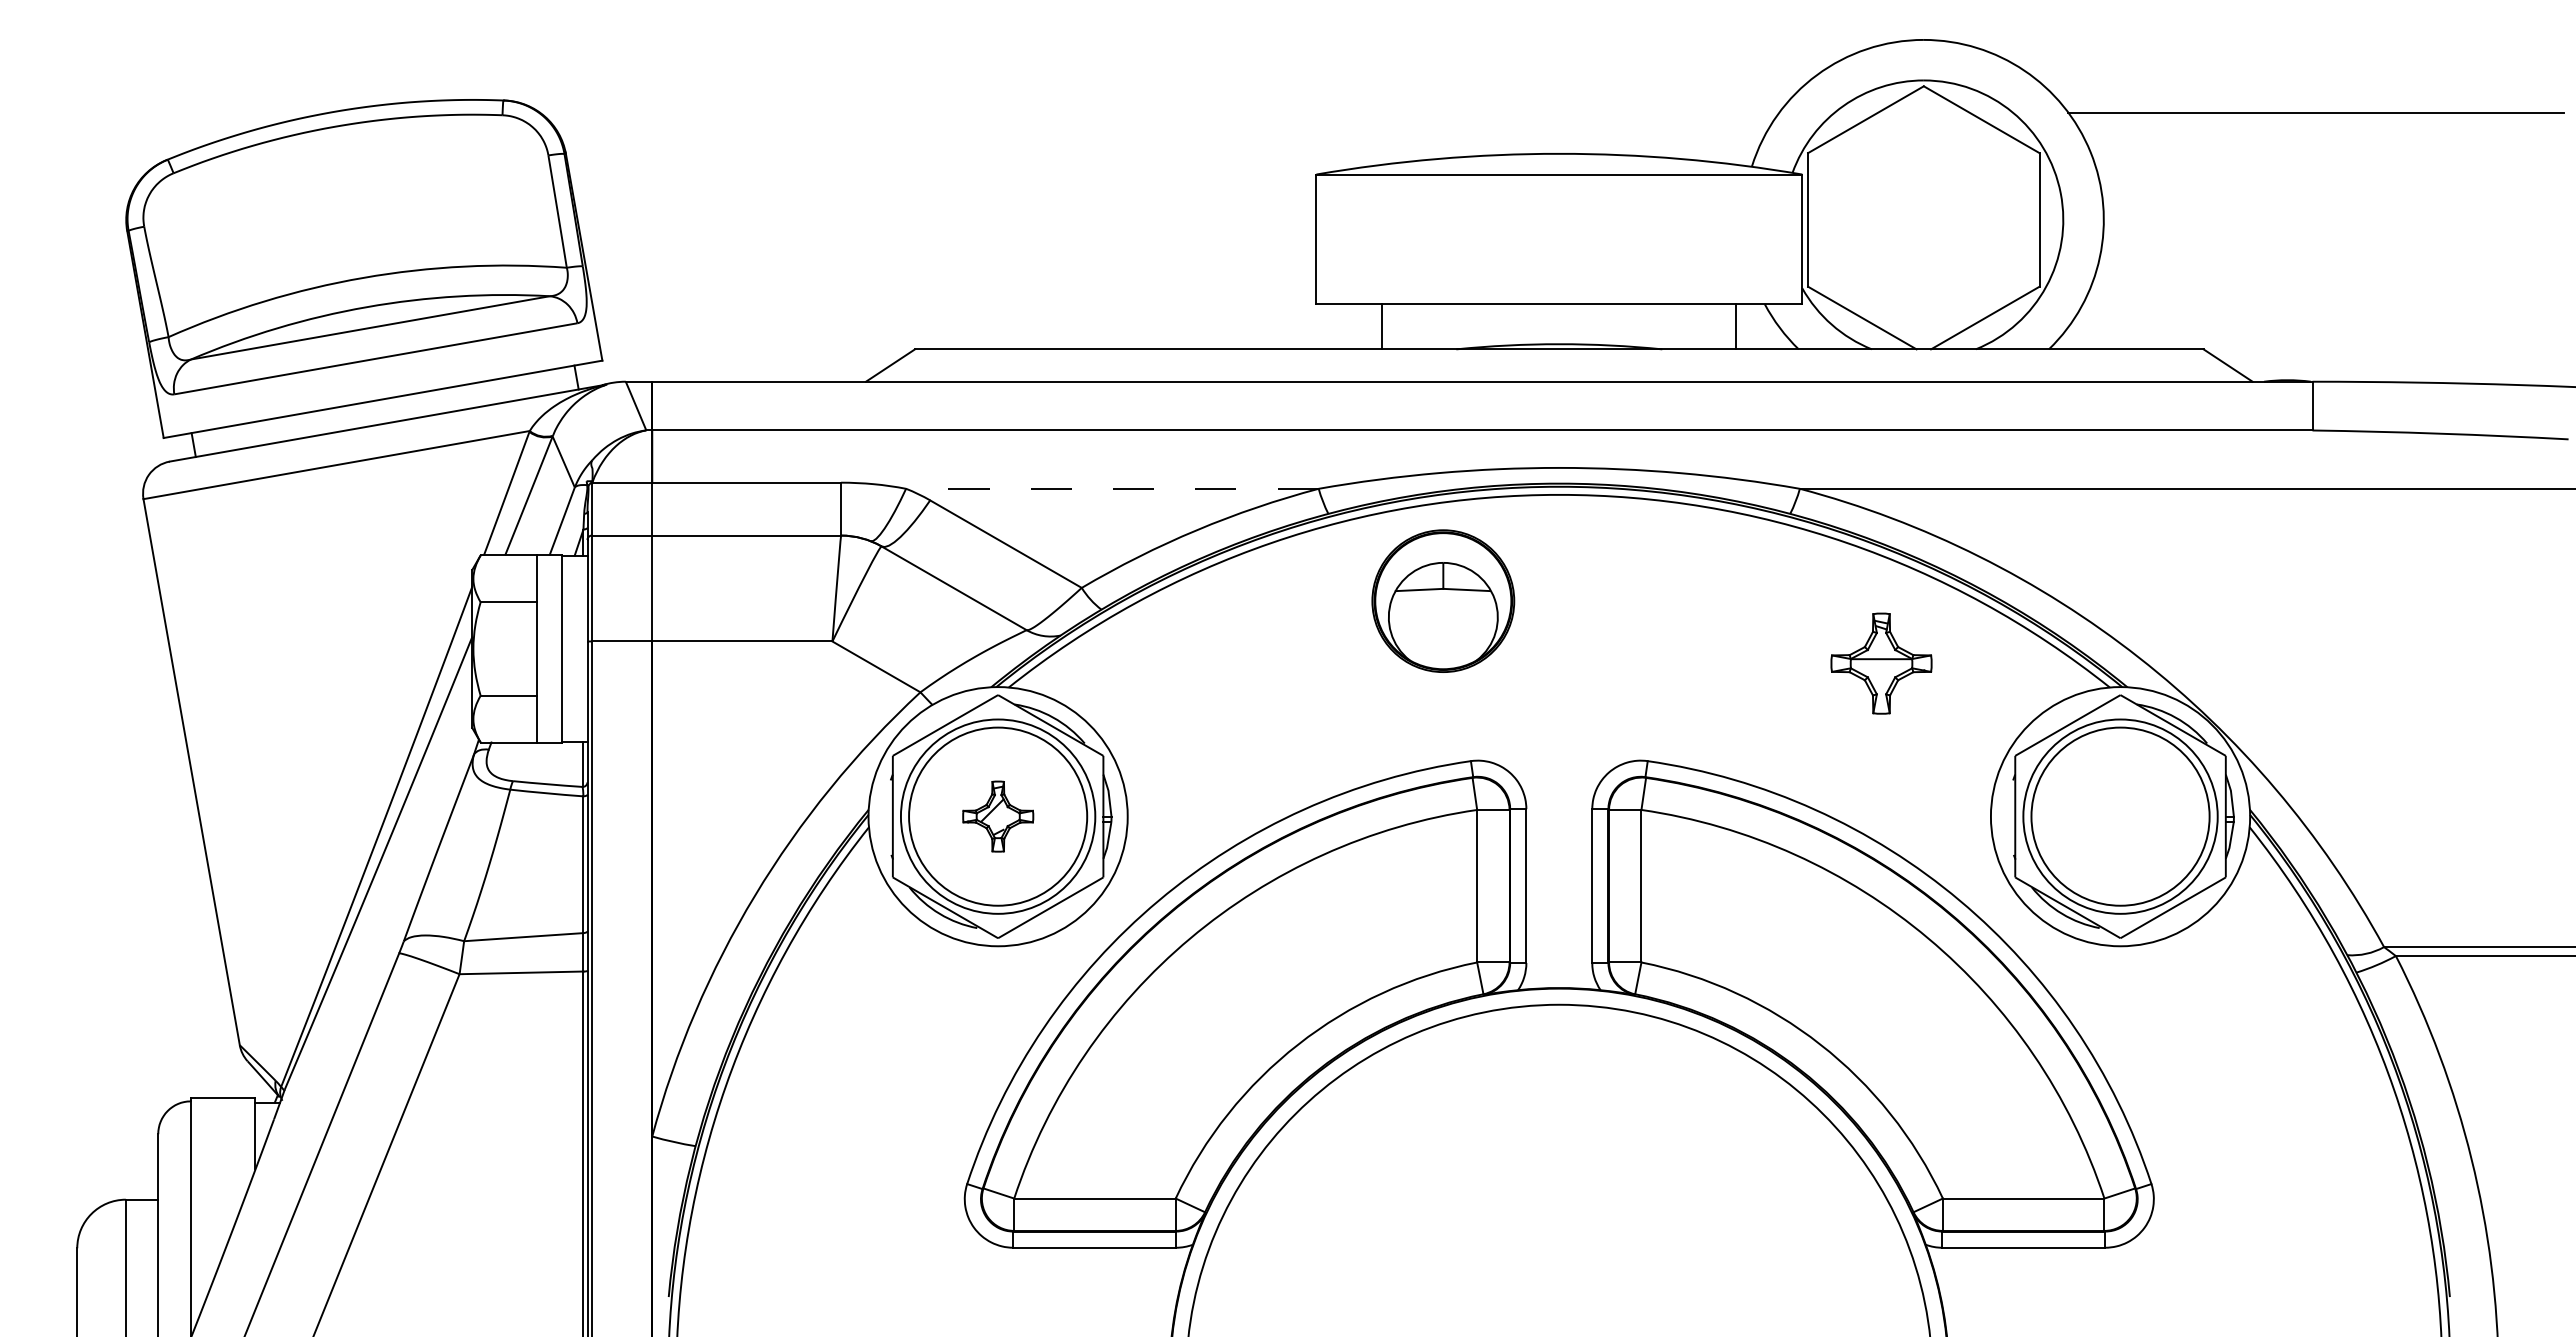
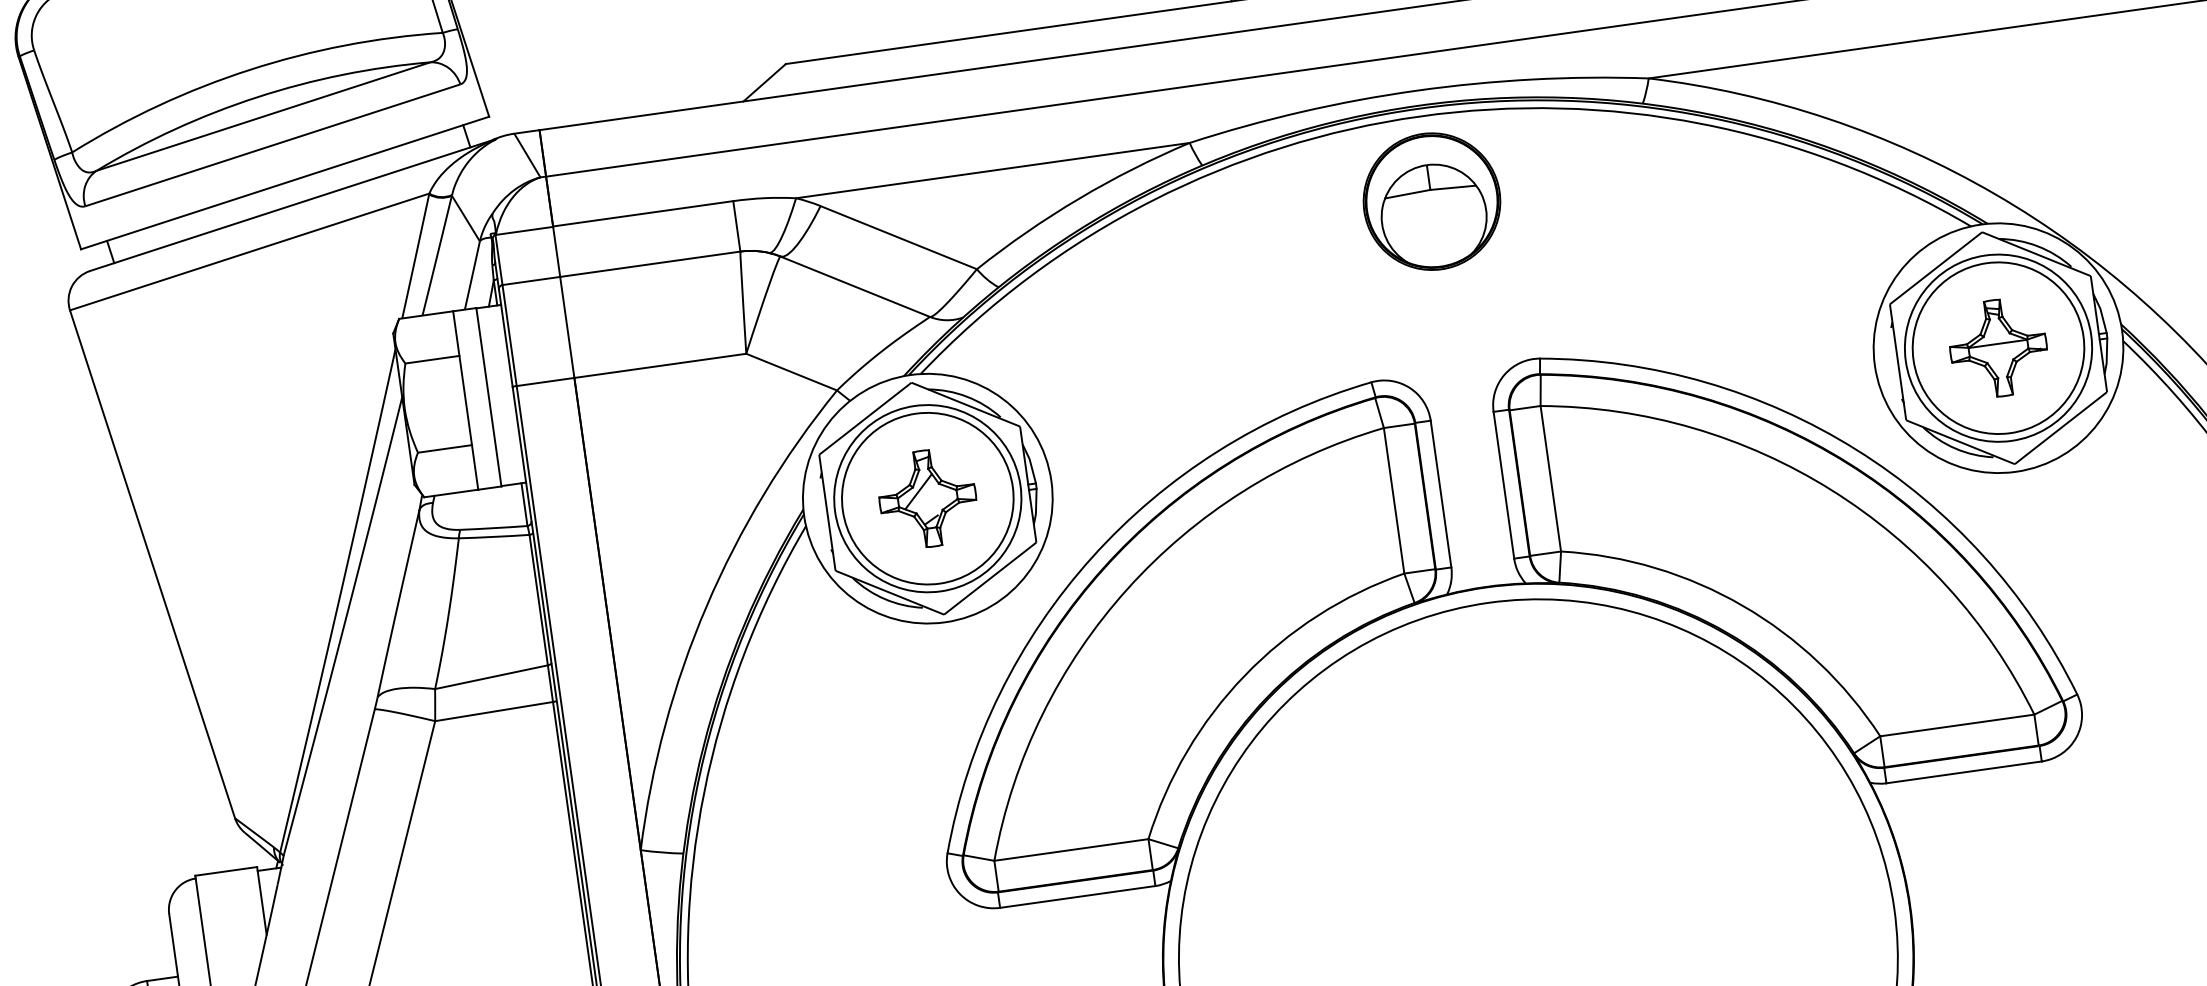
line: (1111, 488) -> (991, 170), dashed -> solid
part: (1443, 600) -> (1432, 200), moved
part: (1881, 663) -> (1998, 348), moved
part: (998, 816) -> (928, 498), size x1.43

